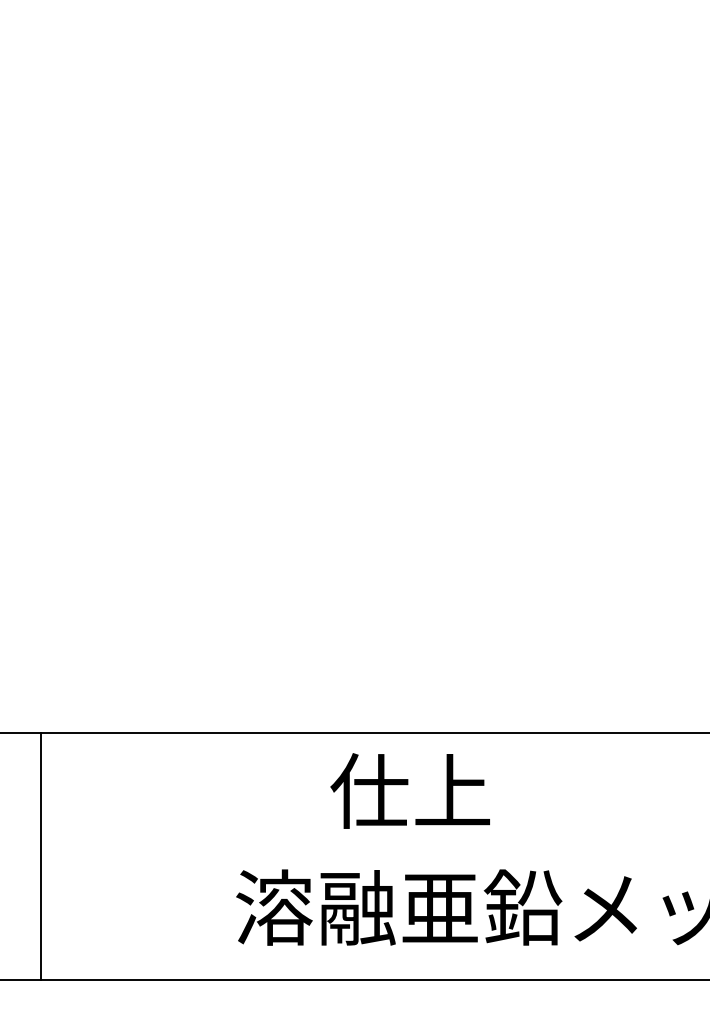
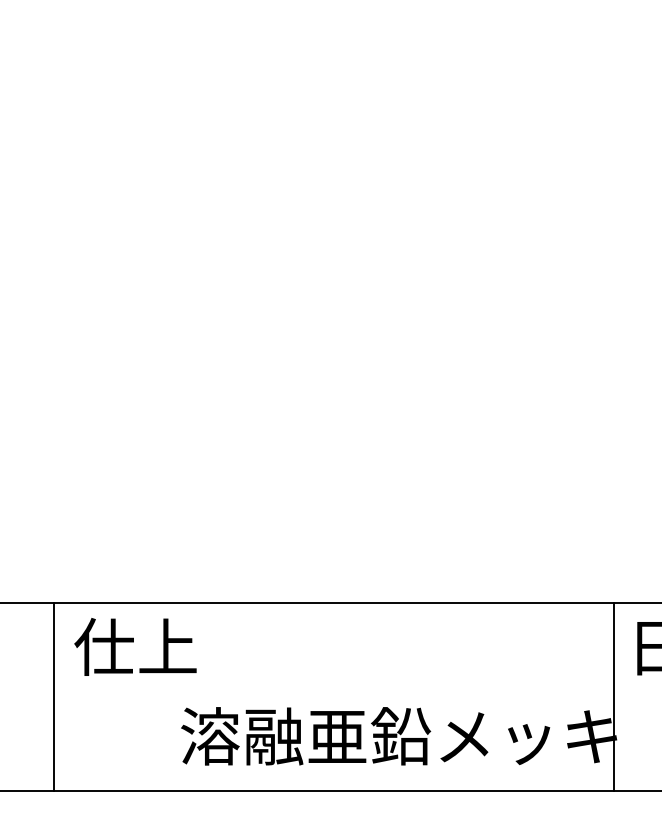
text: (410, 790) -> (135, 646), moved
line: (41, 855) -> (54, 696), moved

